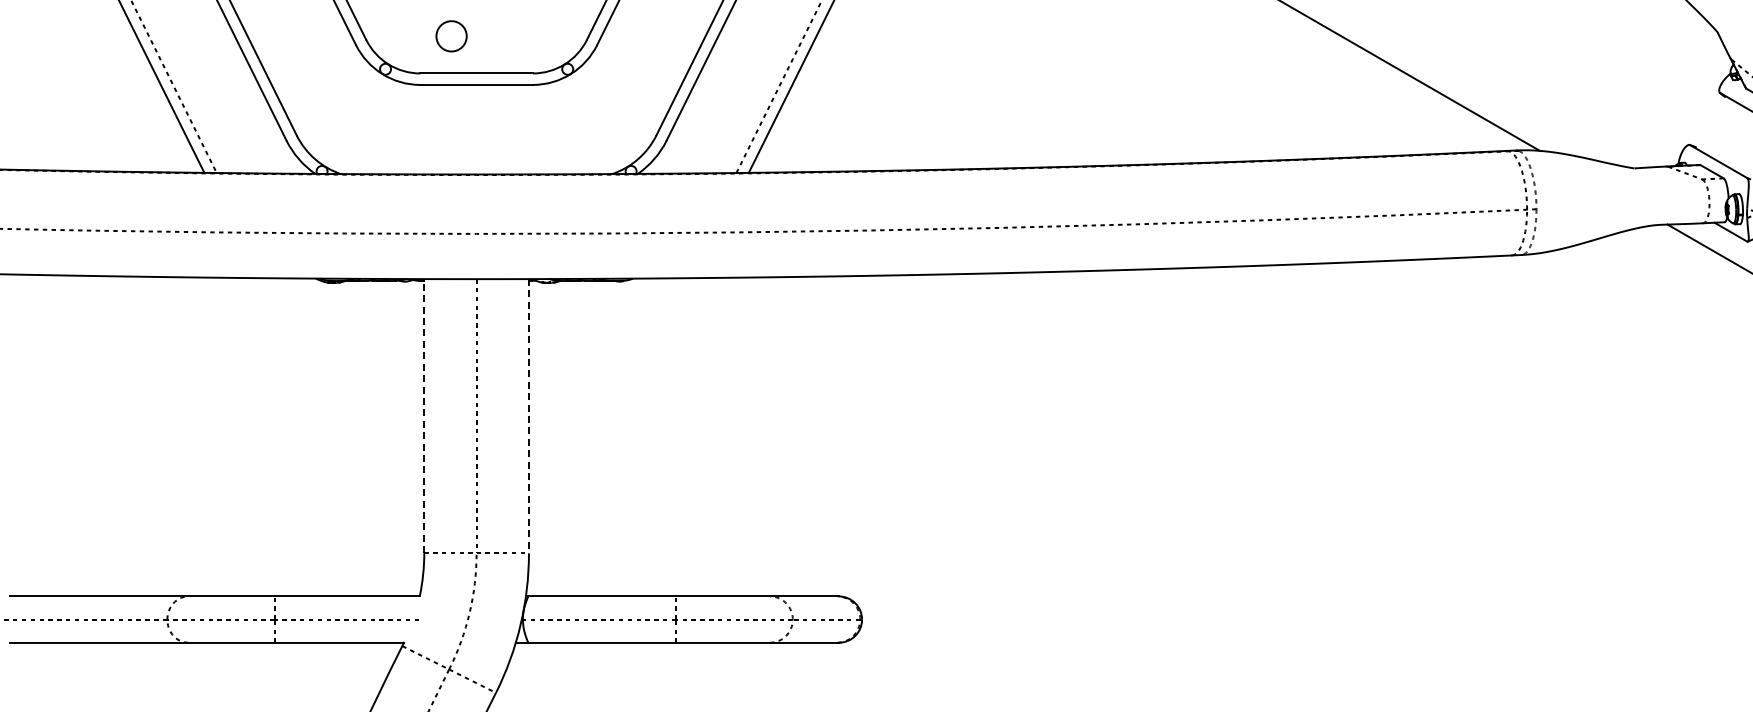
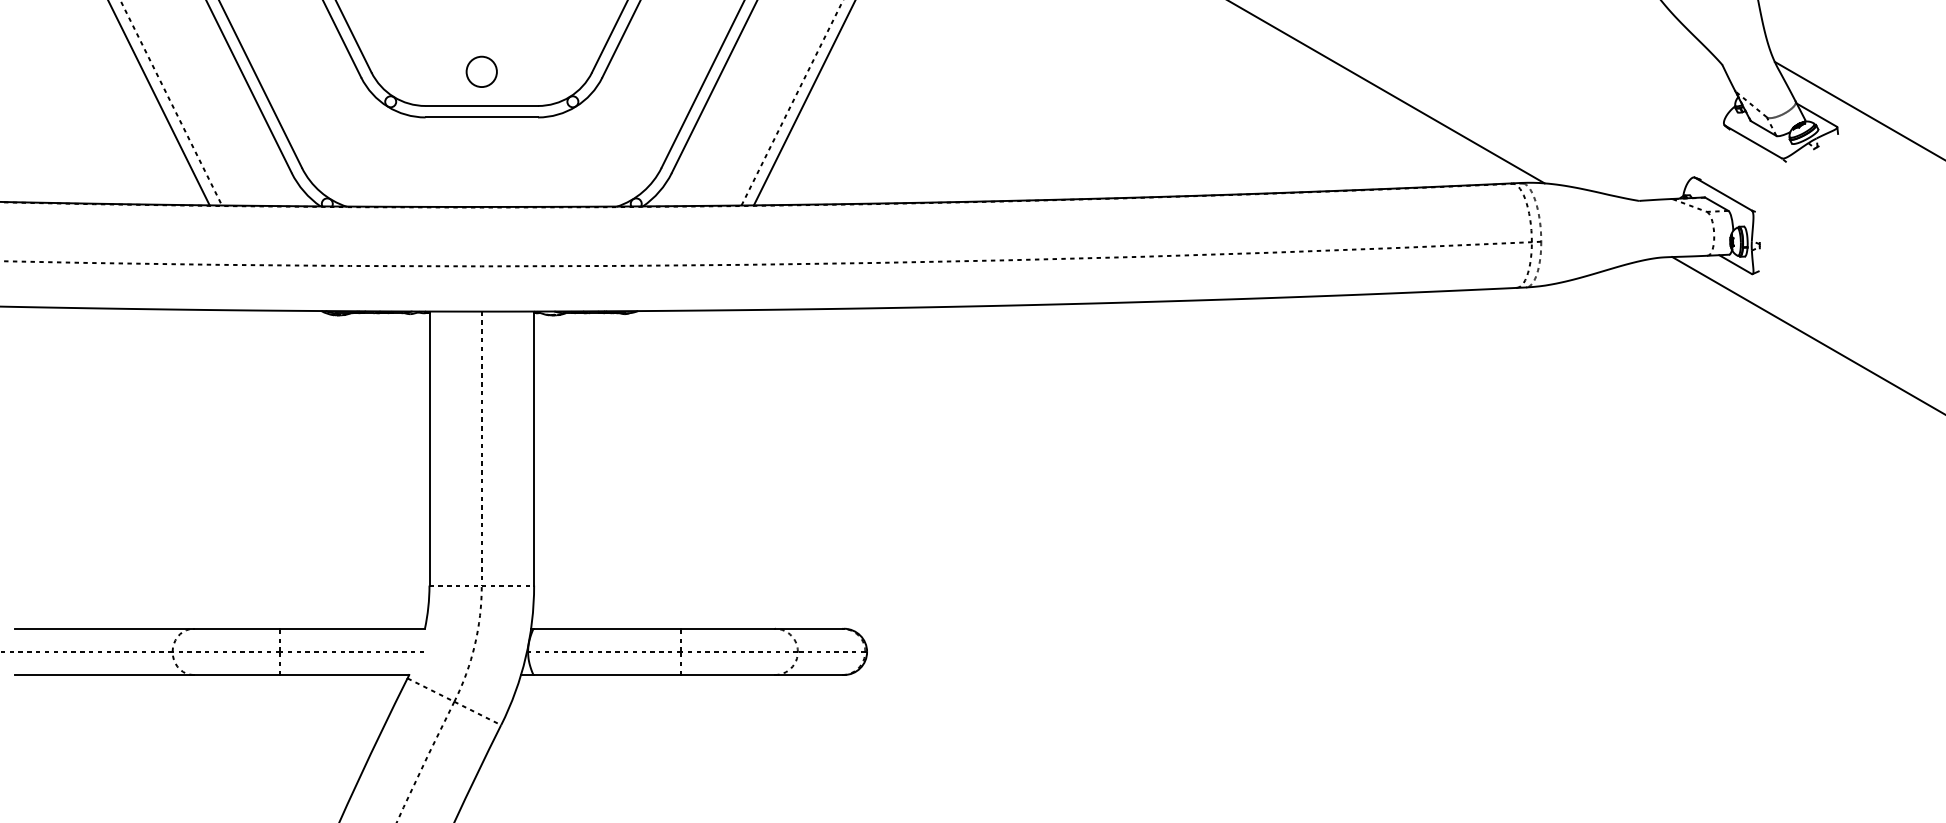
circle: (451, 35) -> (481, 71), moved
line: (424, 416) -> (429, 448), dashed -> solid
line: (529, 417) -> (534, 449), dashed -> solid

